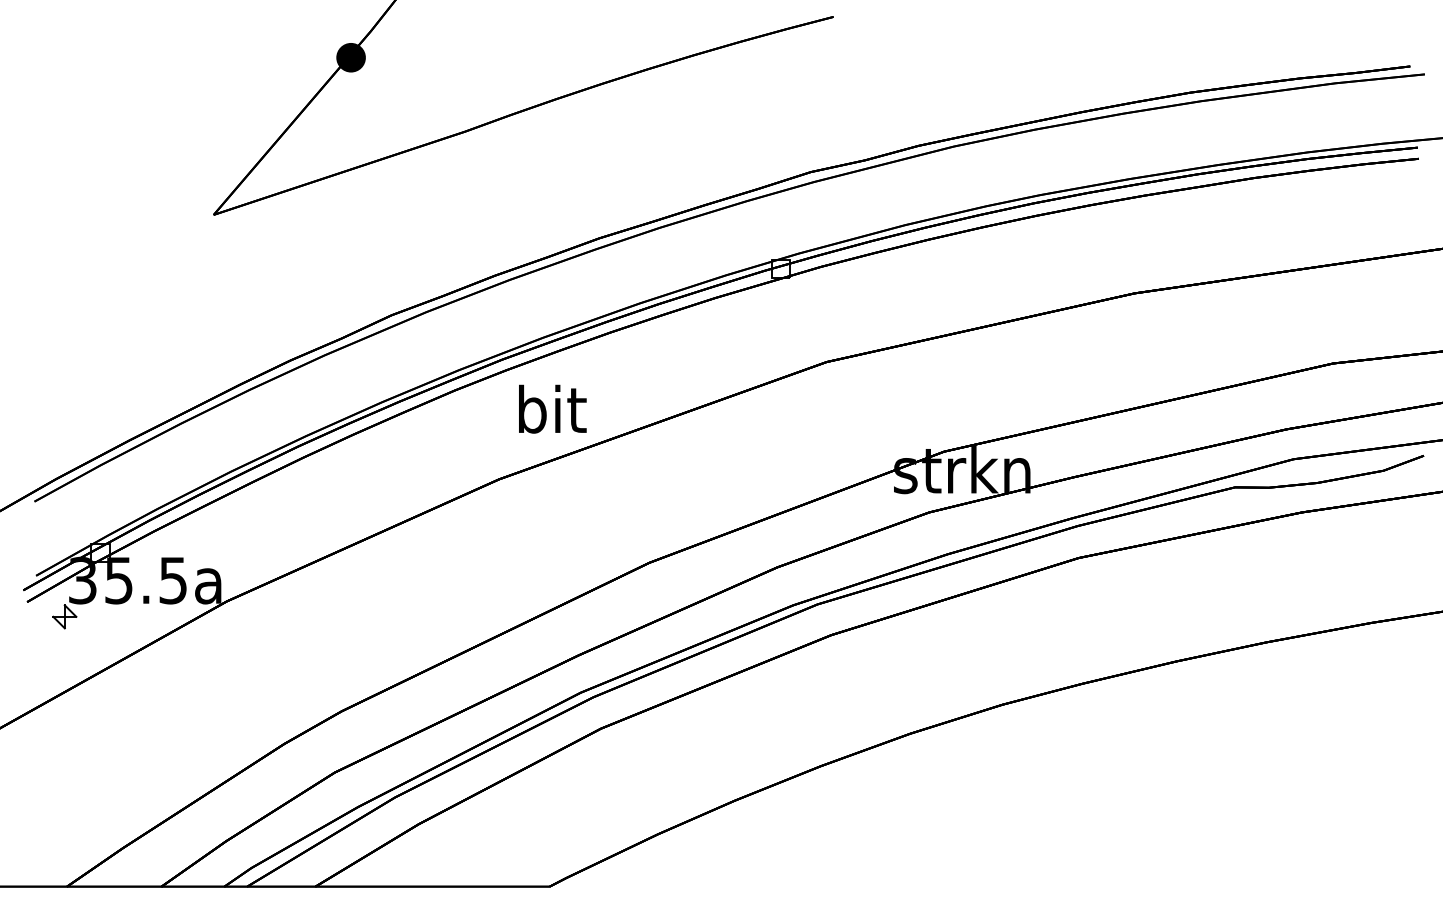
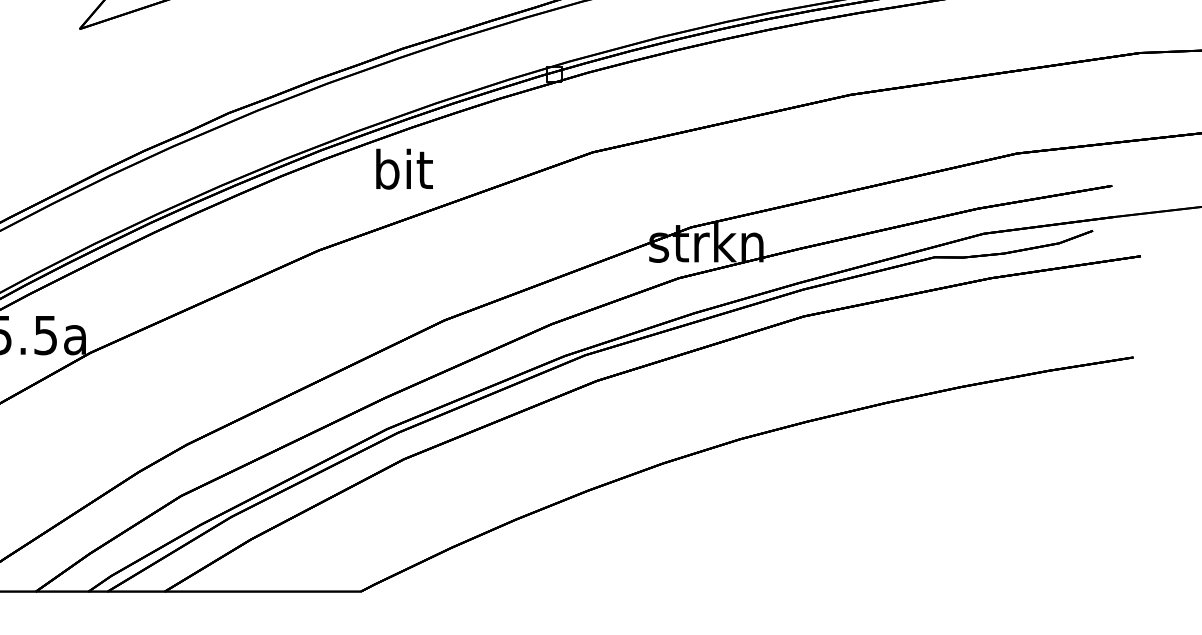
text: (552, 408) -> (404, 168), moved

